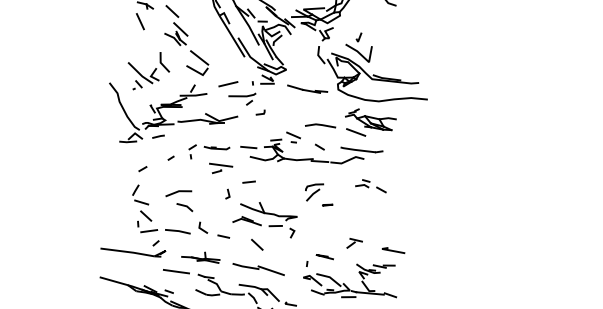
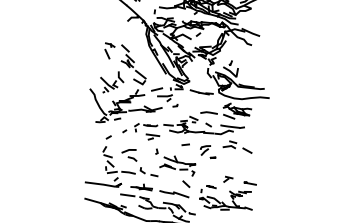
line: (248, 181) -> (185, 144), moved
part: (370, 185) -> (237, 146), size x1.67
line: (257, 245) -> (186, 184), moved

